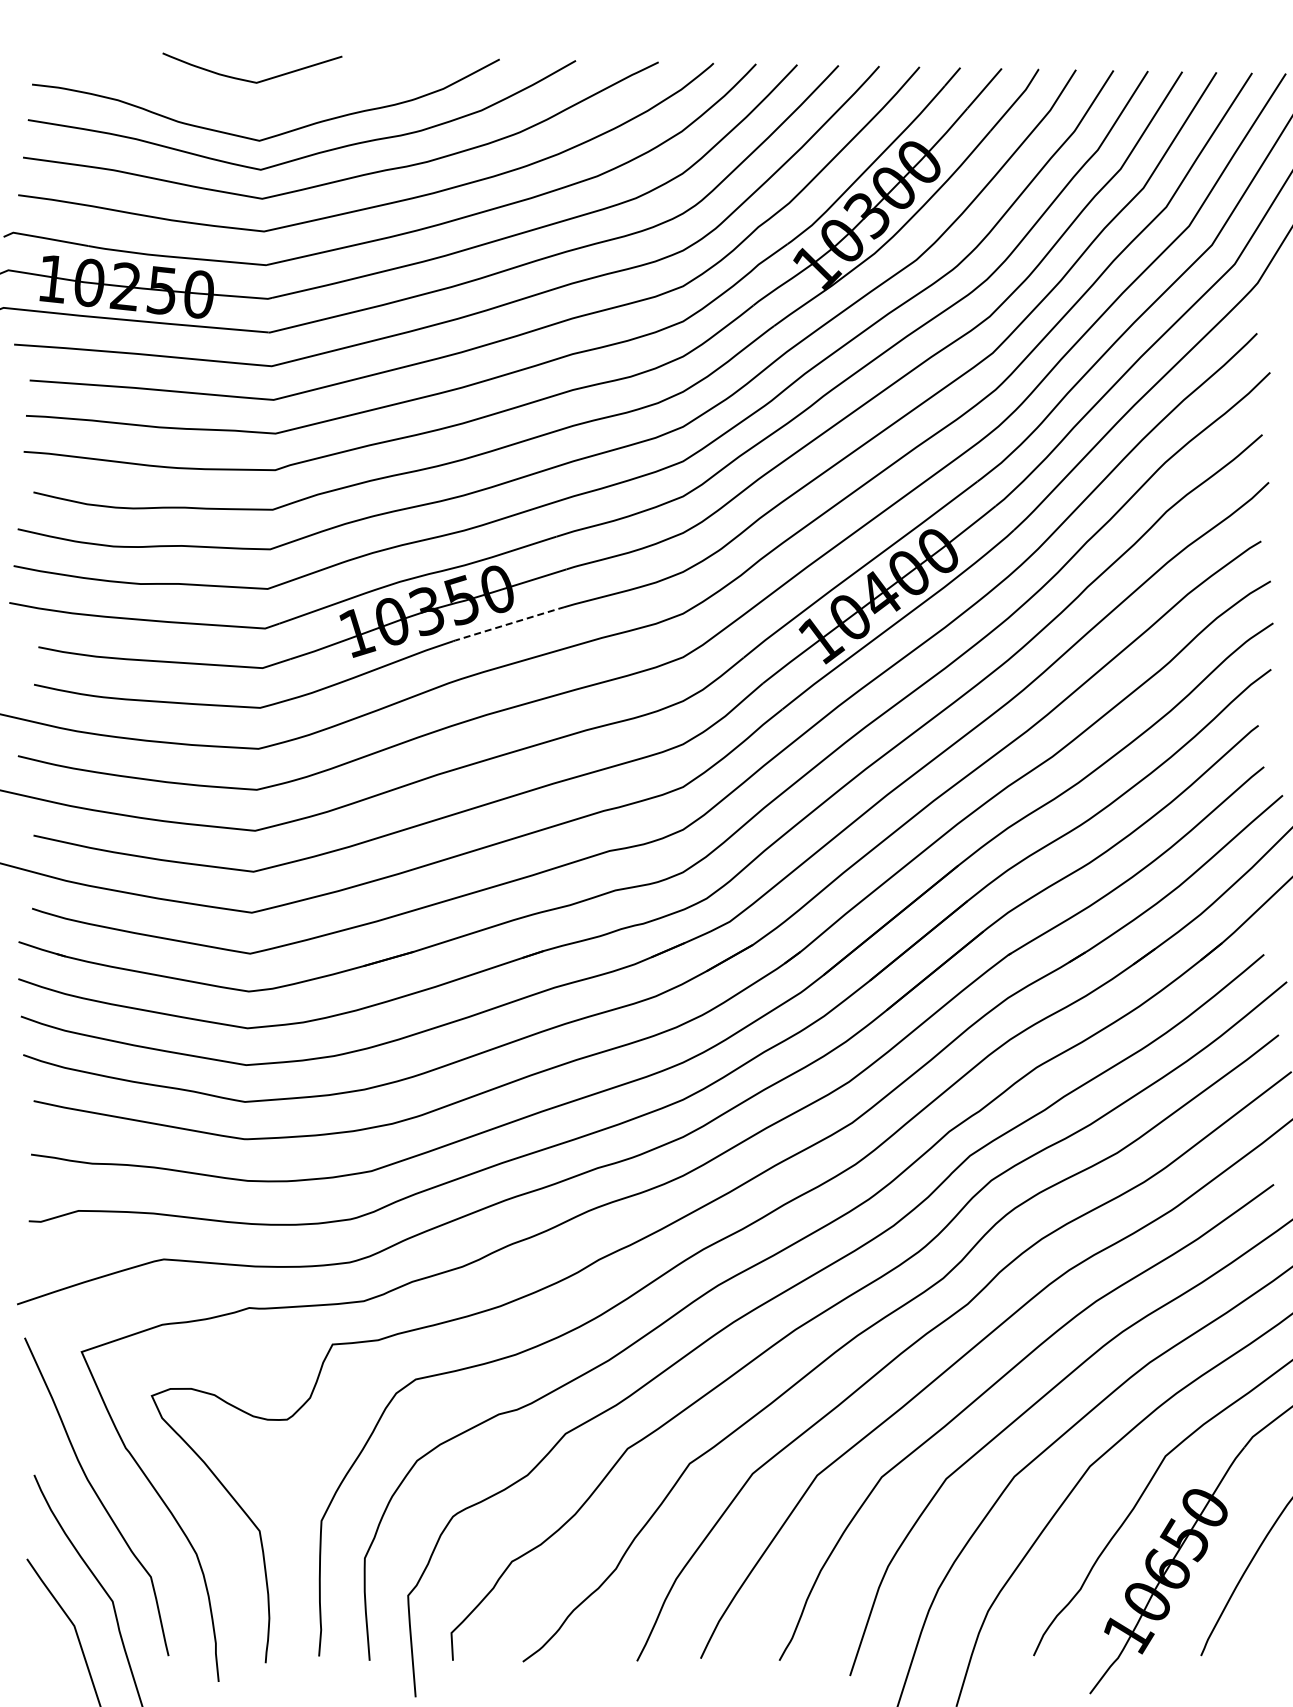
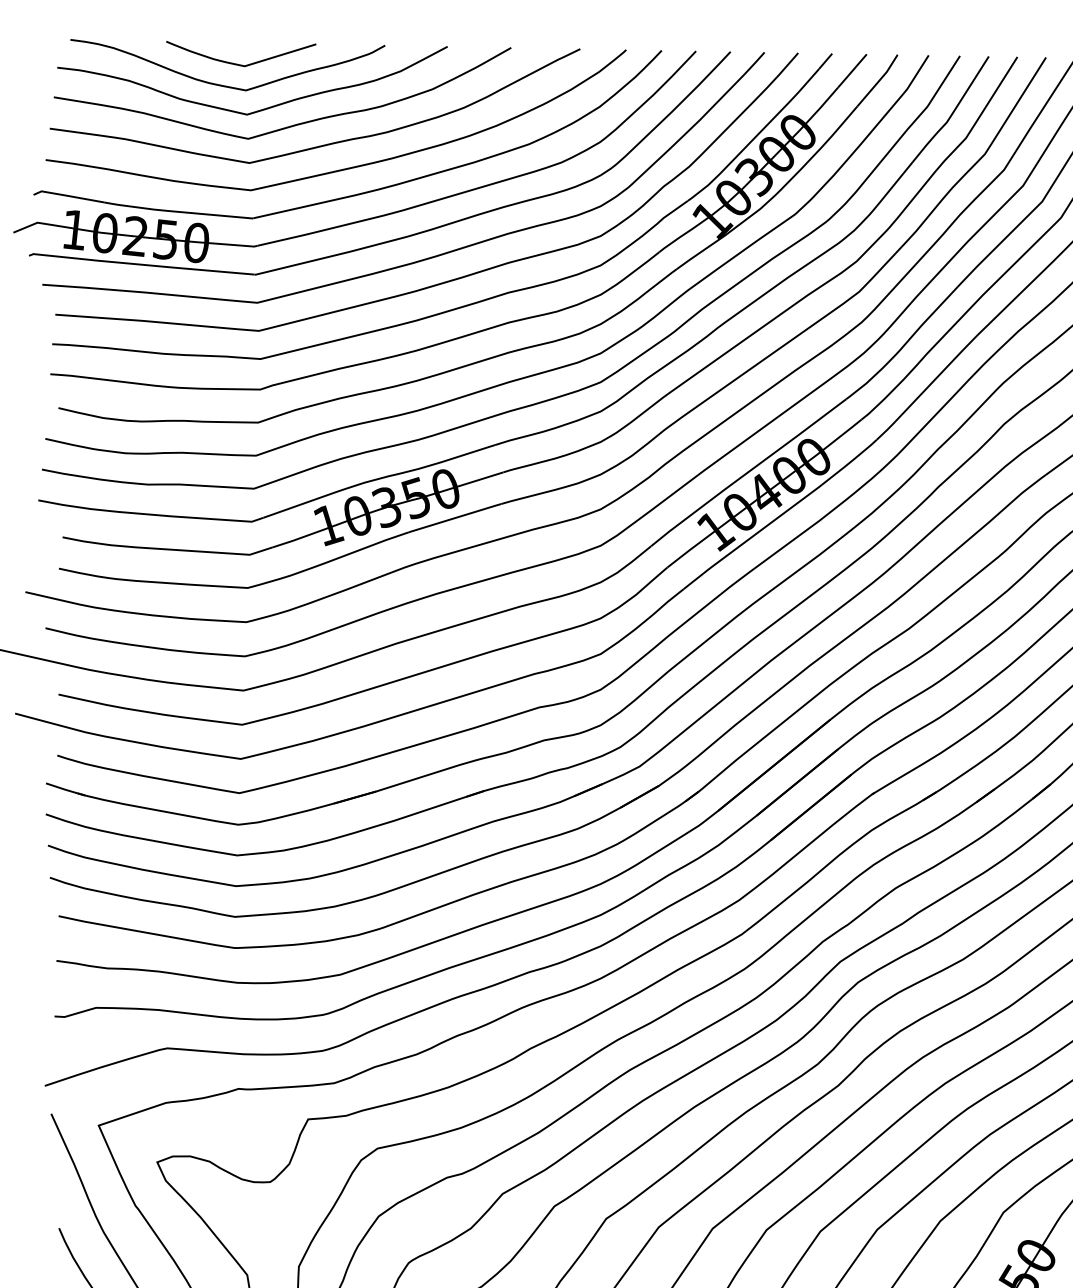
curve: (231, 105) -> (223, 85), added
line: (508, 624) -> (454, 518), dashed -> solid

